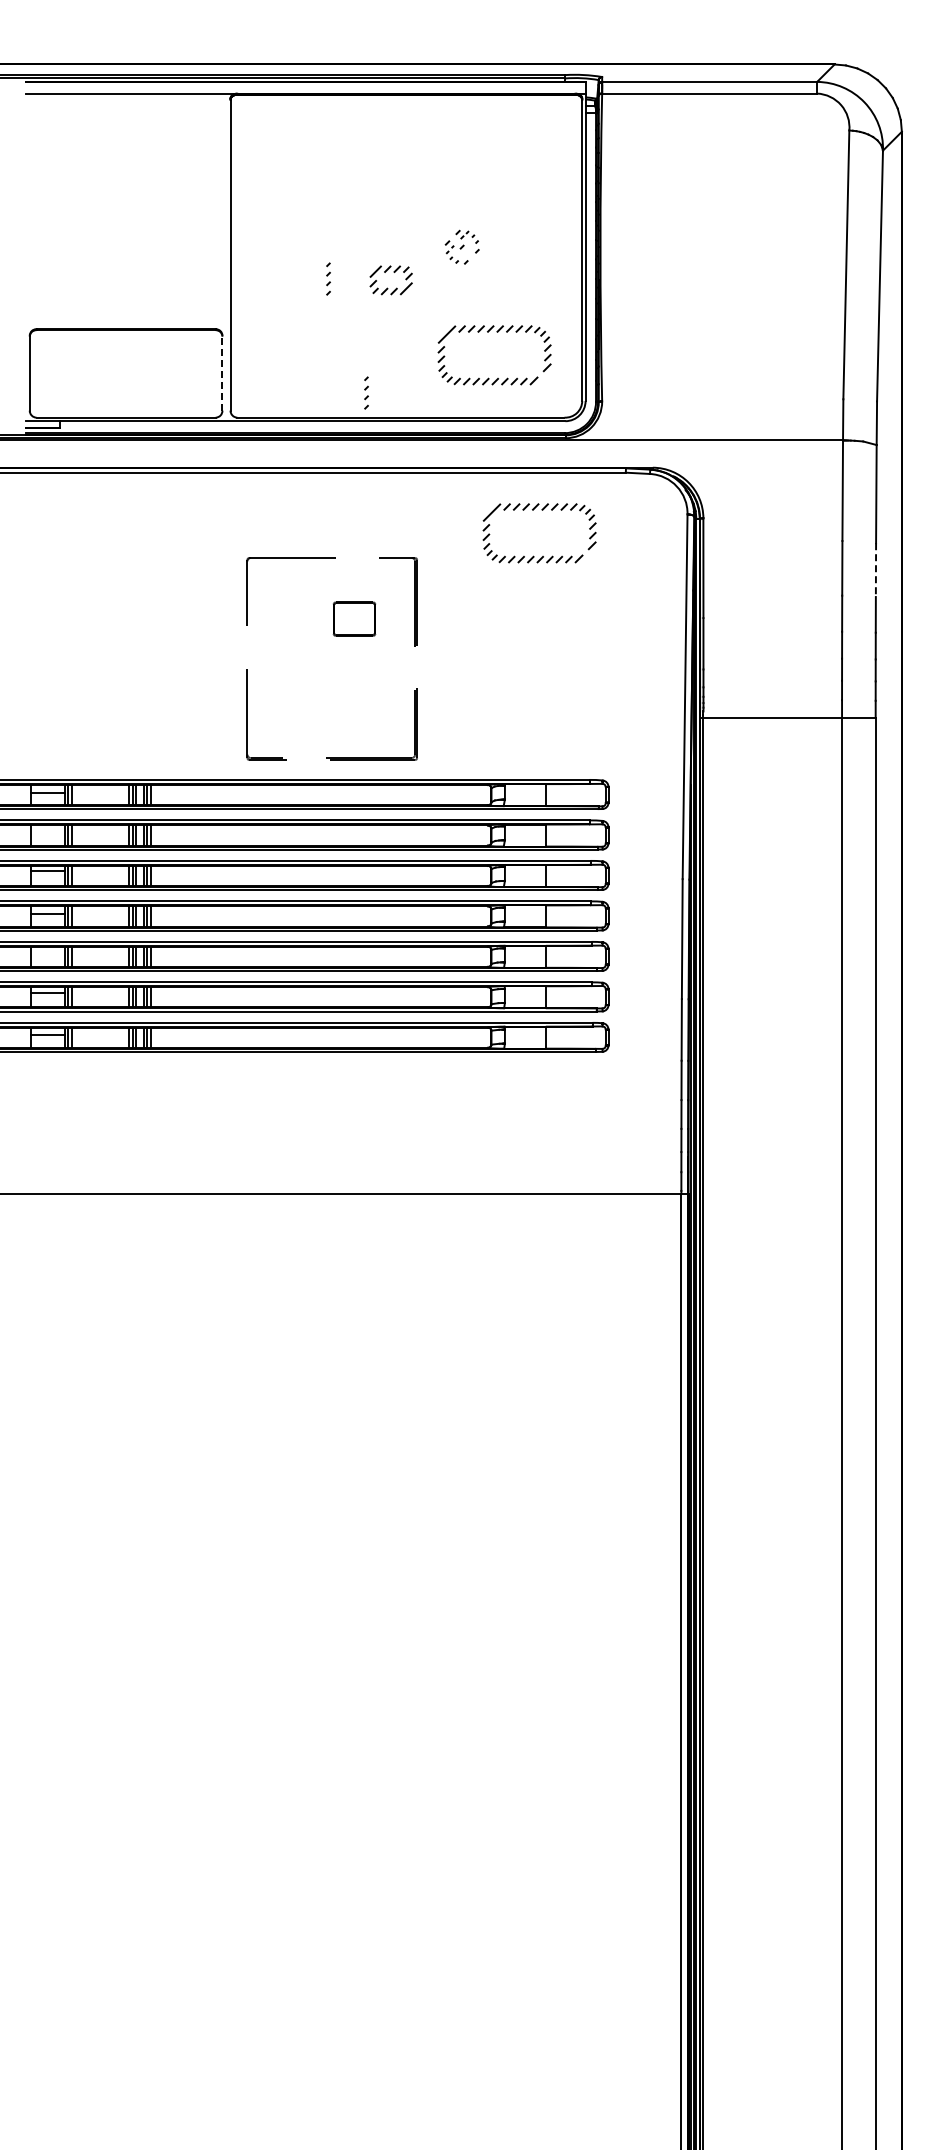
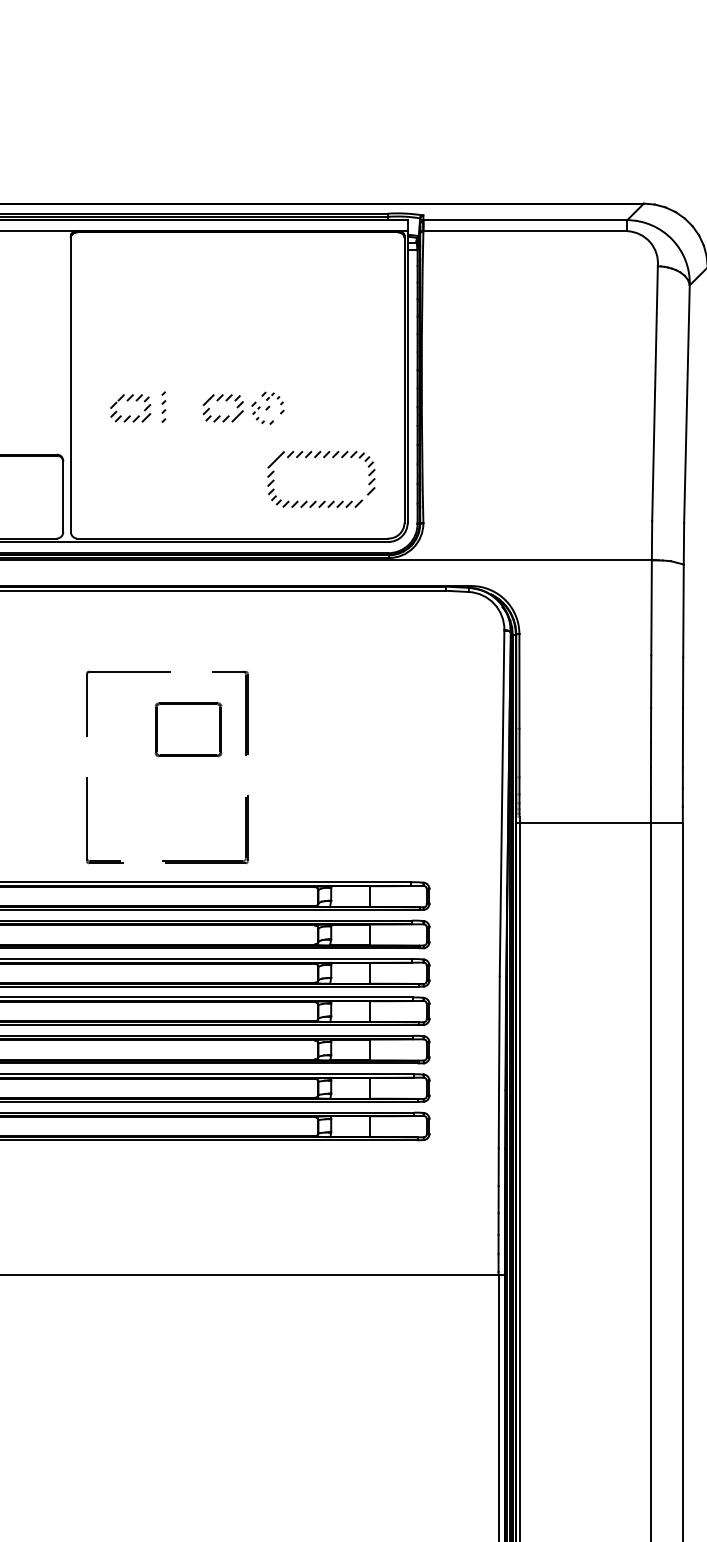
part: (461, 246) -> (267, 407), moved
part: (292, 287) -> (129, 415), added
line: (222, 372) -> (63, 495), dashed -> solid
part: (366, 392) -> (199, 514), removed
part: (543, 555) -> (367, 669), removed
line: (875, 570) -> (682, 683), dashed -> solid
part: (354, 618) -> (188, 729), size x1.67

